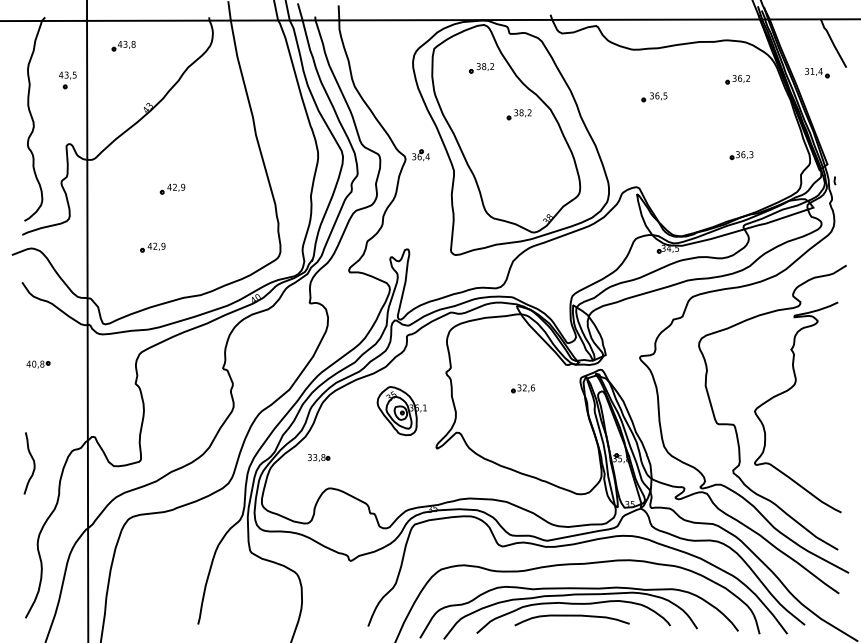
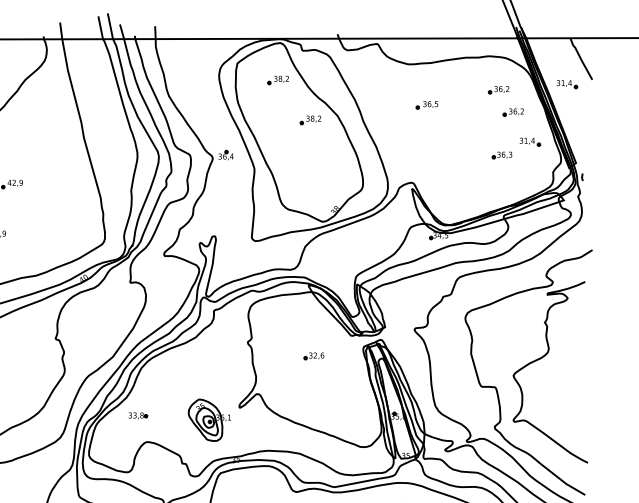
part: (754, 105) -> (513, 112), added
part: (774, 140) -> (530, 142), added
part: (401, 411) -> (209, 420), moved

